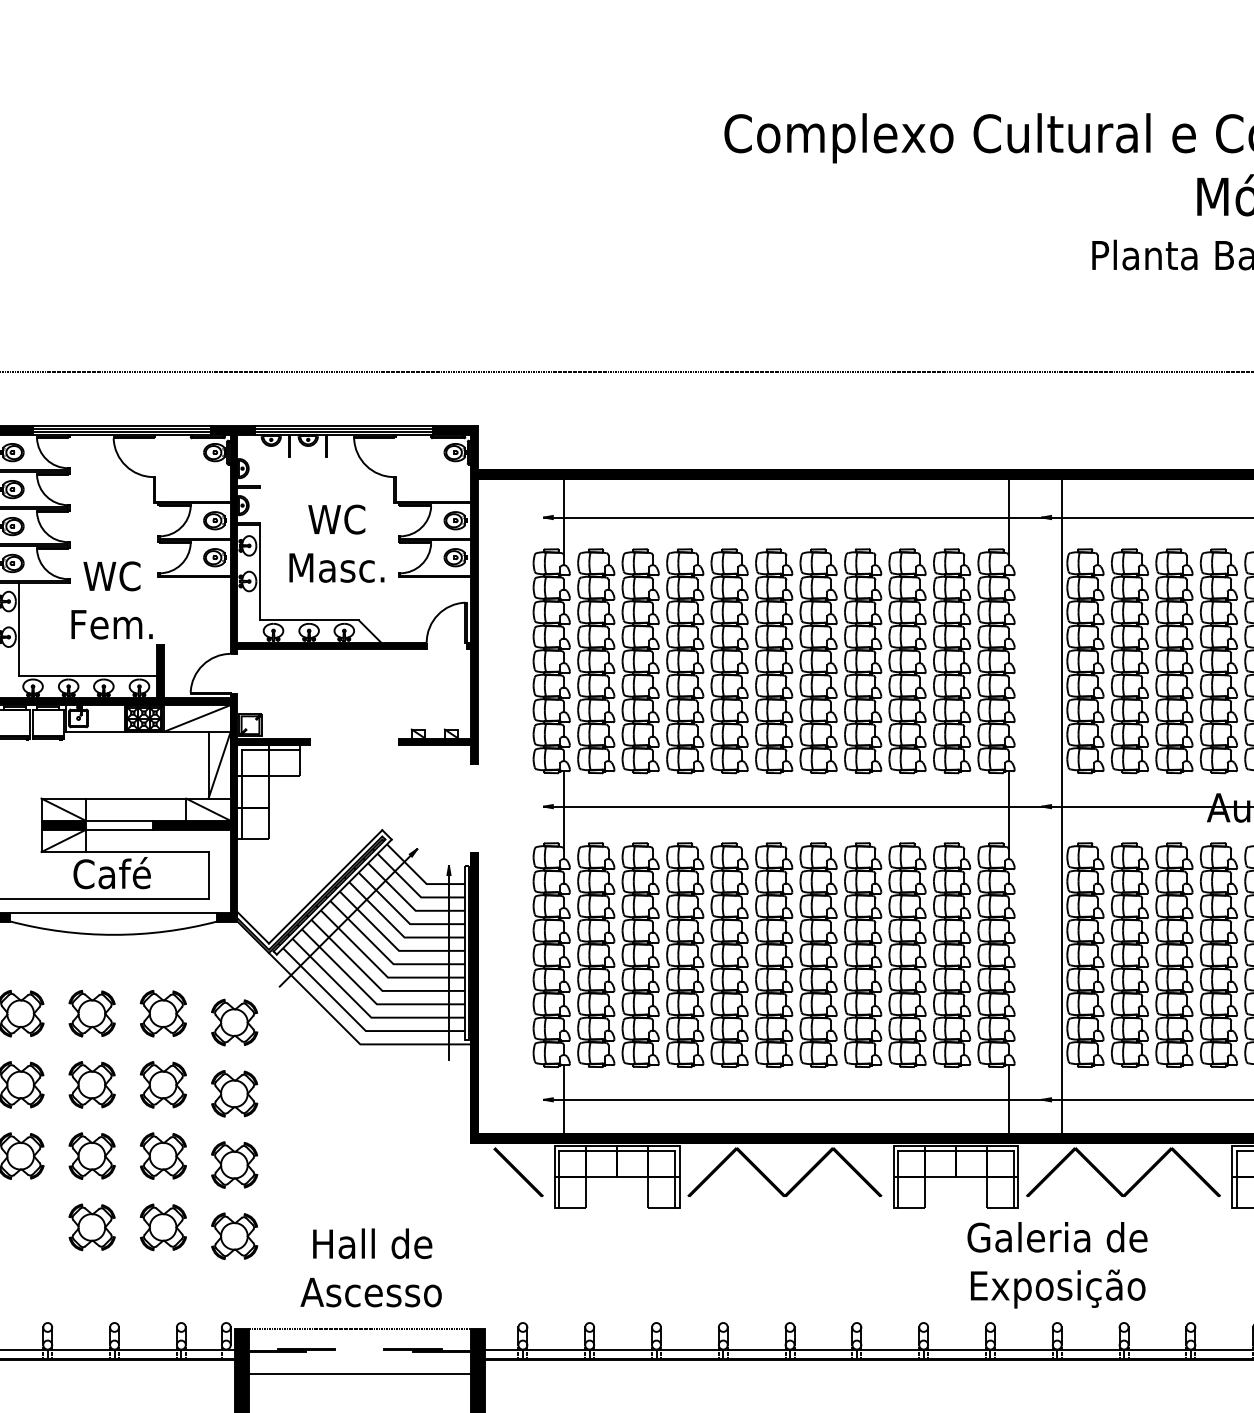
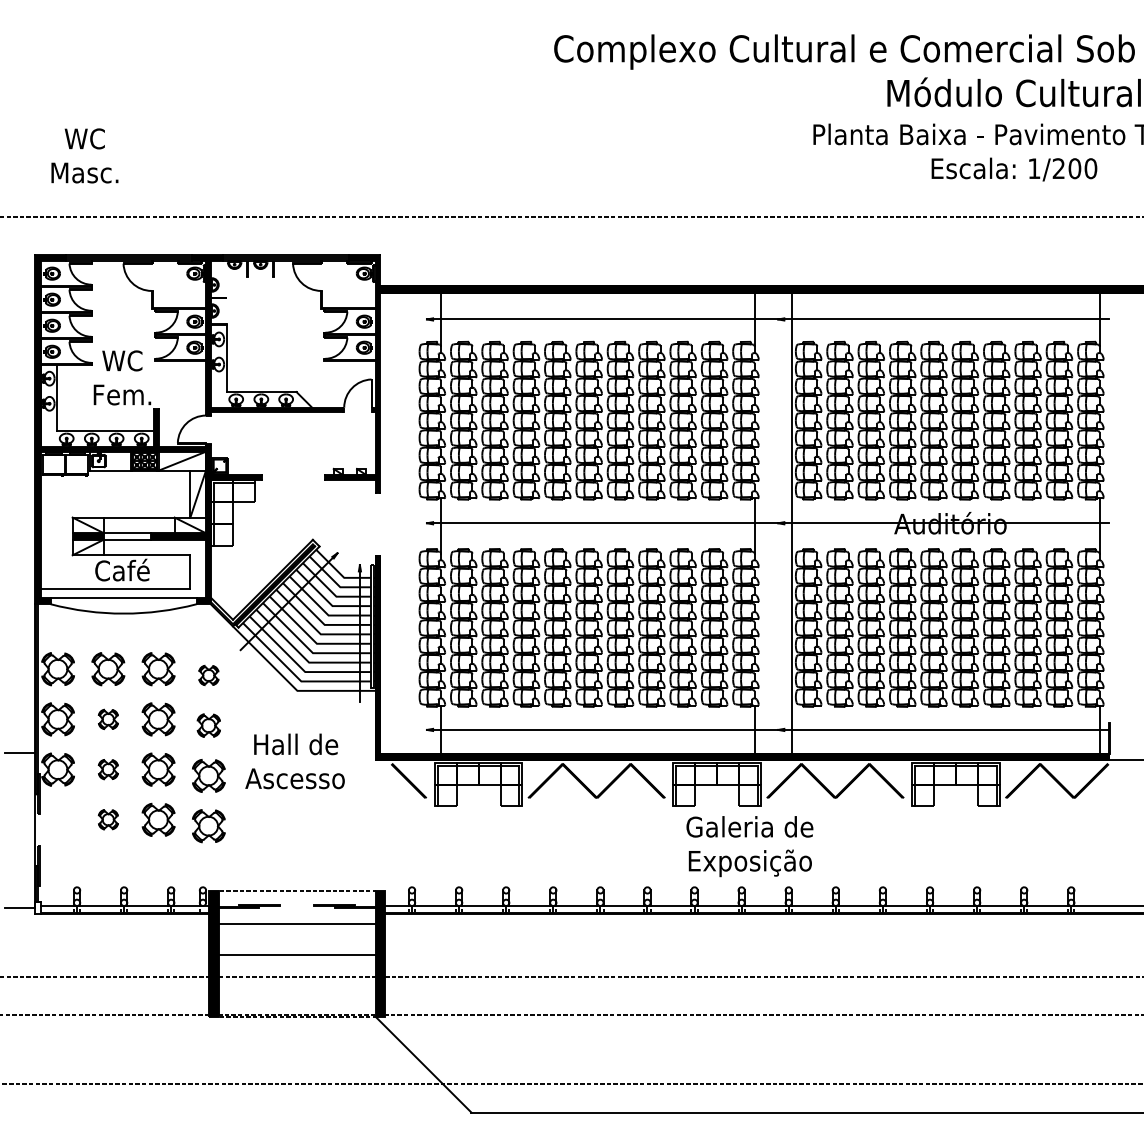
text: (336, 543) -> (84, 155), moved
part: (234, 1022) -> (208, 675), size x0.6
part: (92, 1084) -> (108, 719), size x0.6
part: (234, 1093) -> (208, 725), size x0.7
part: (92, 1155) -> (108, 769), size x0.6
part: (92, 1226) -> (108, 819), size x0.6
text: (1056, 1265) -> (749, 846), moved
text: (370, 1267) -> (294, 761), moved

